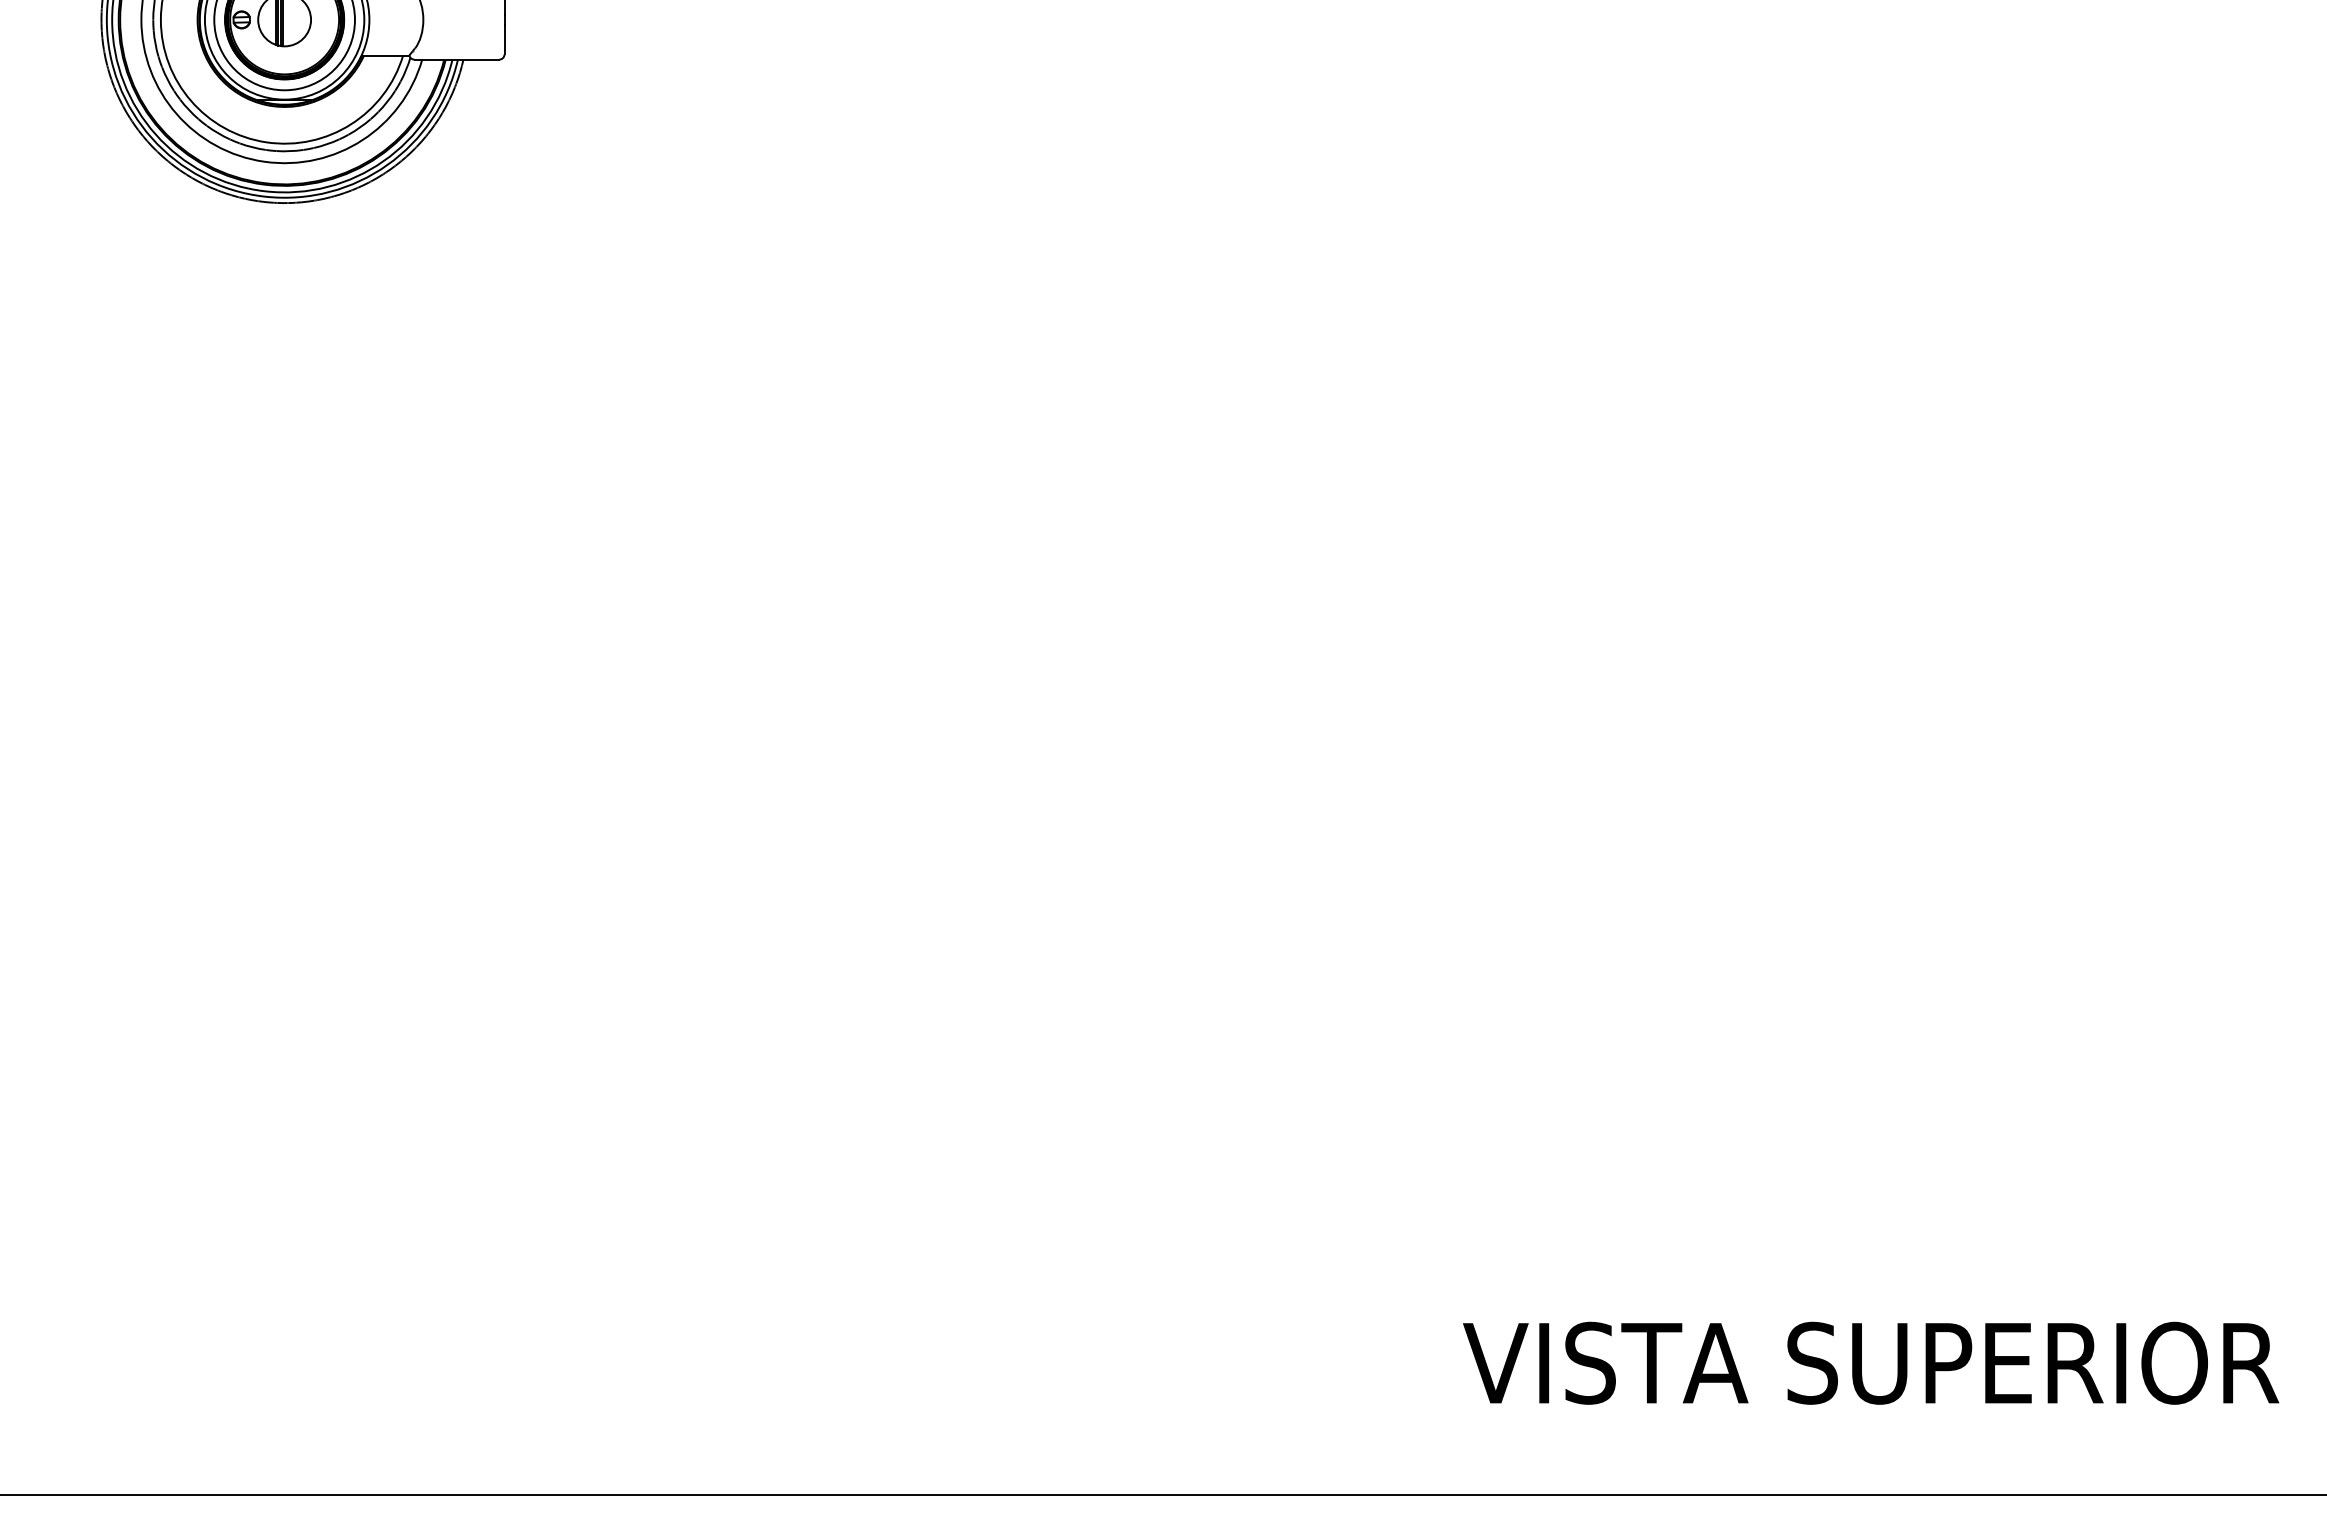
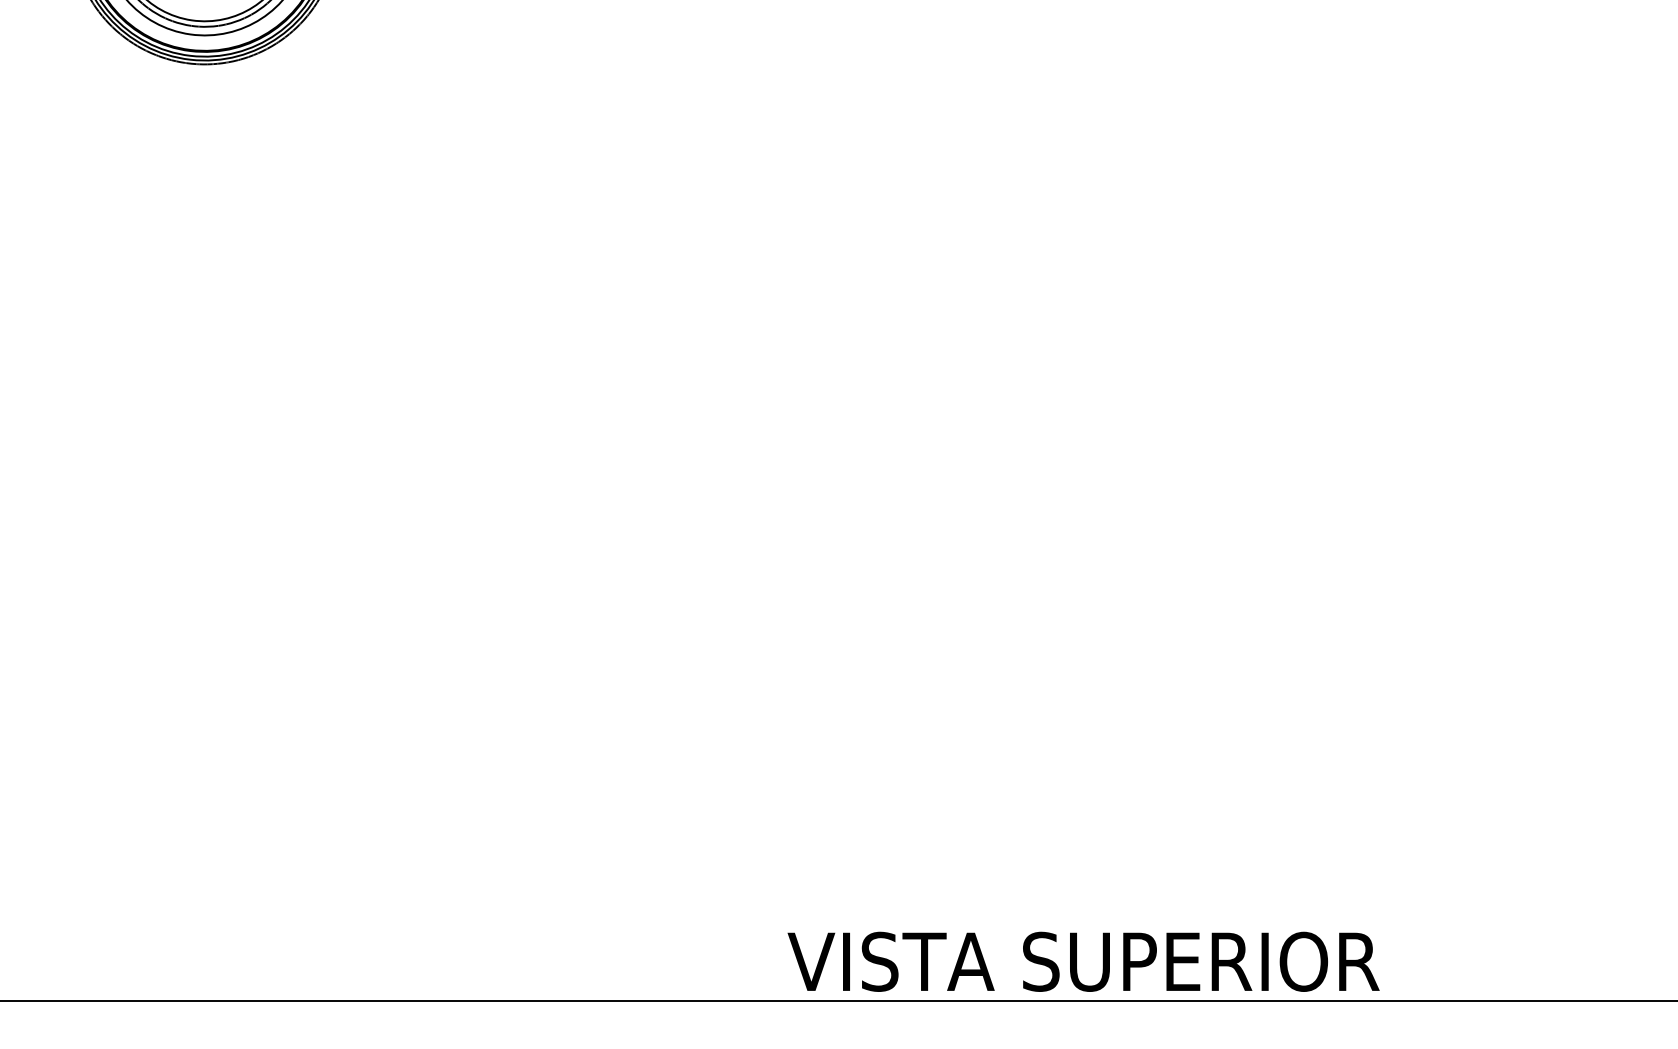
text: (1871, 1362) -> (1083, 961), moved

